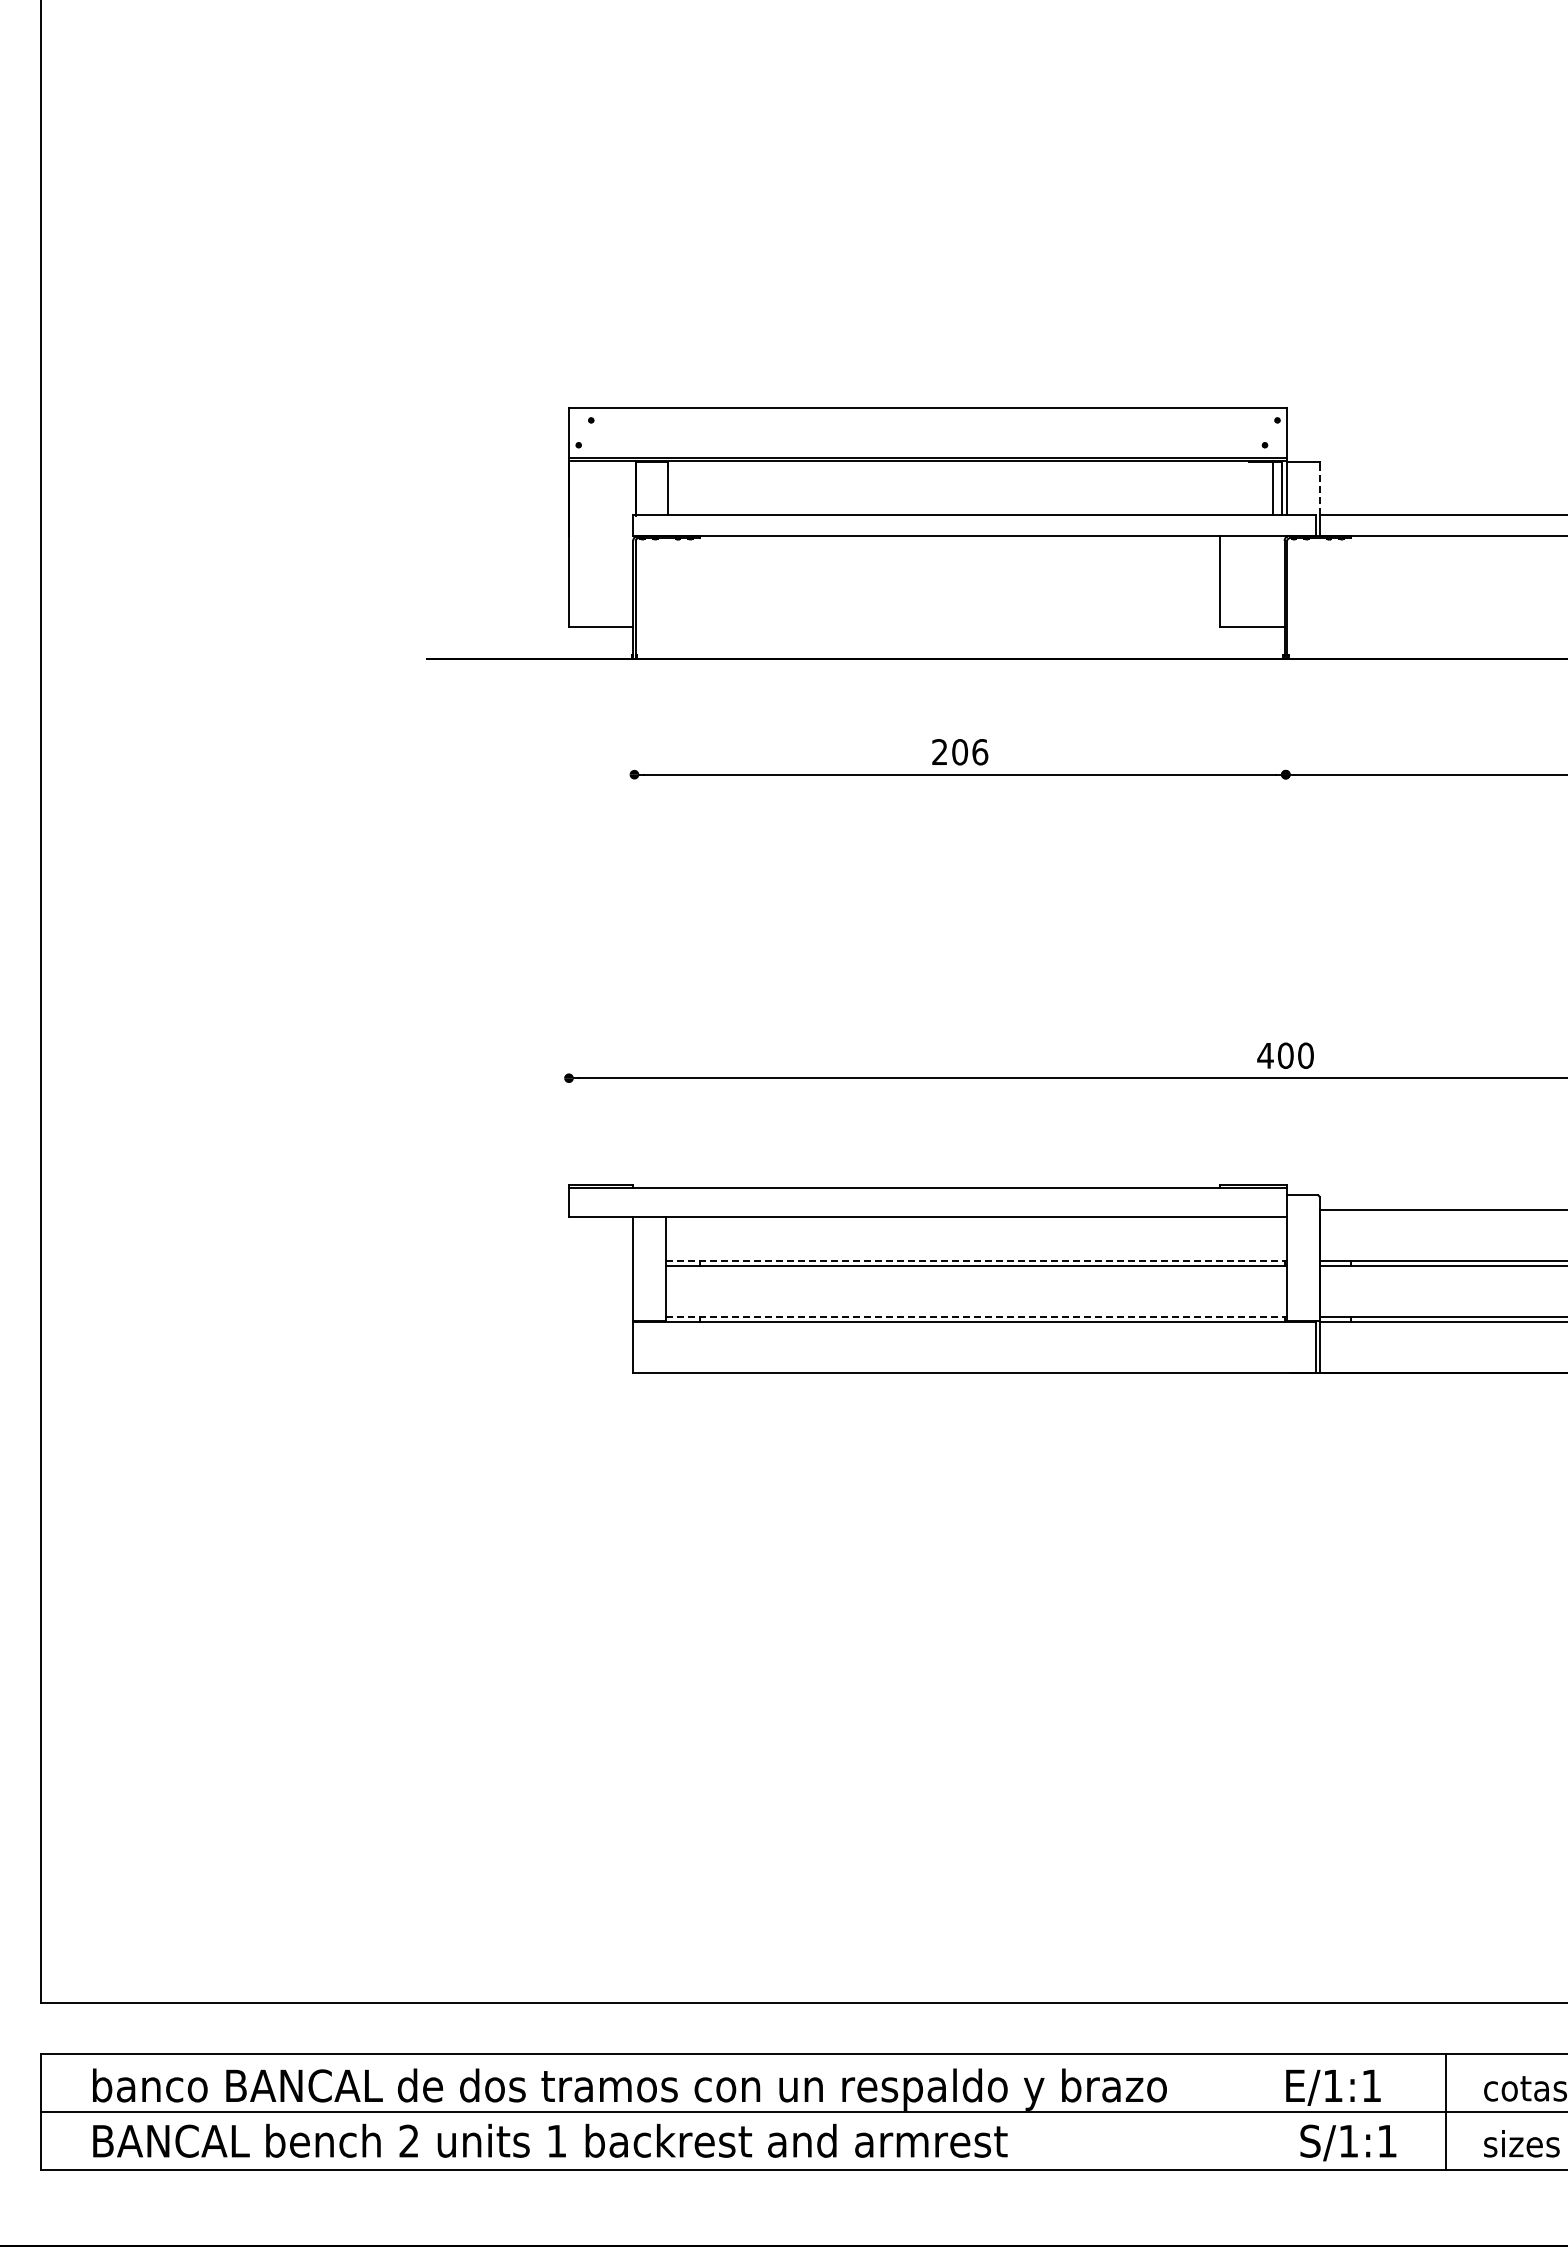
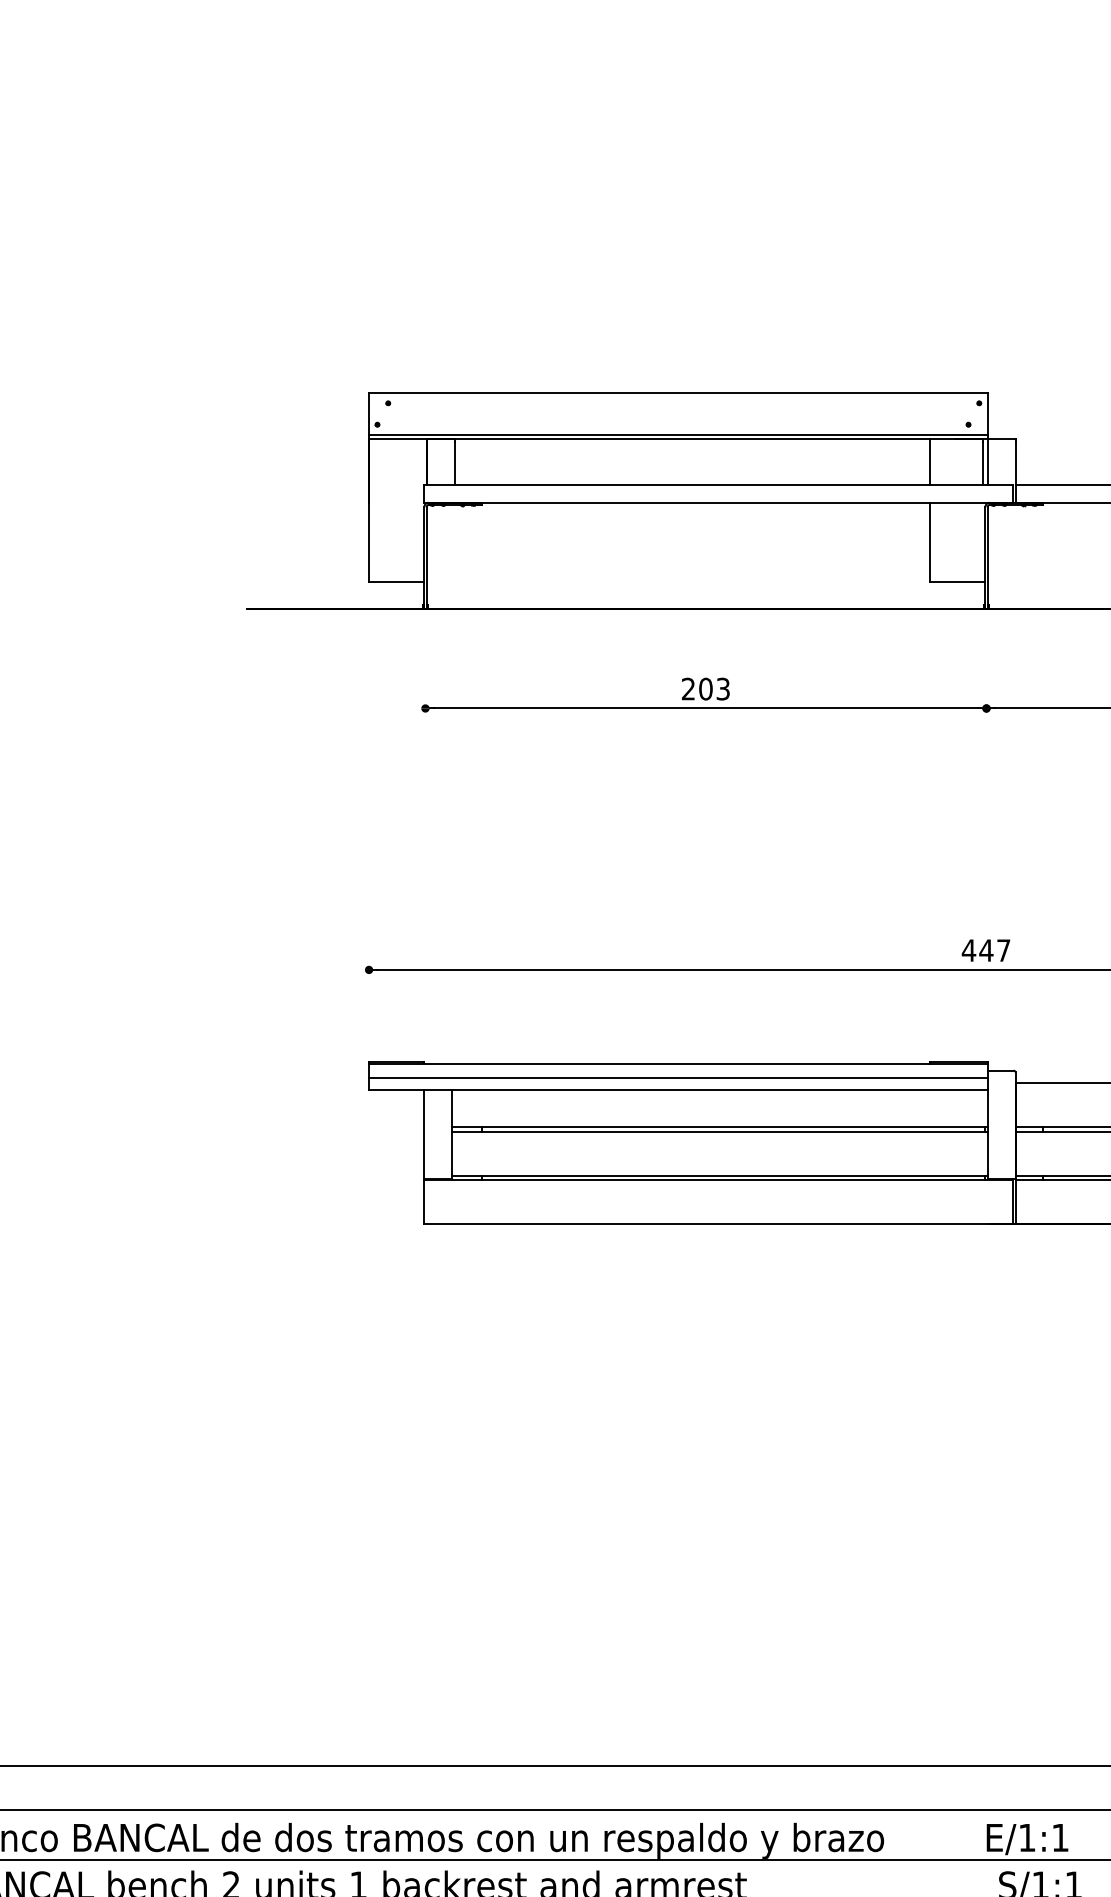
line: (1273, 488) -> (930, 461), moved
line: (1319, 490) -> (1015, 463), dashed -> solid
text: (980, 752) -> (723, 689), 206 -> 203
text: (1295, 1055) -> (994, 950), 400 -> 447
line: (927, 1203) -> (677, 1077), added
line: (976, 1261) -> (720, 1127), dashed -> solid
line: (976, 1317) -> (720, 1176), dashed -> solid

